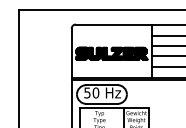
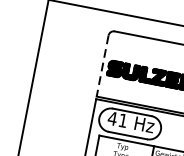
line: (71, 53) -> (102, 66), solid -> dashed
text: (91, 92) -> (117, 119), 50 -> 41

